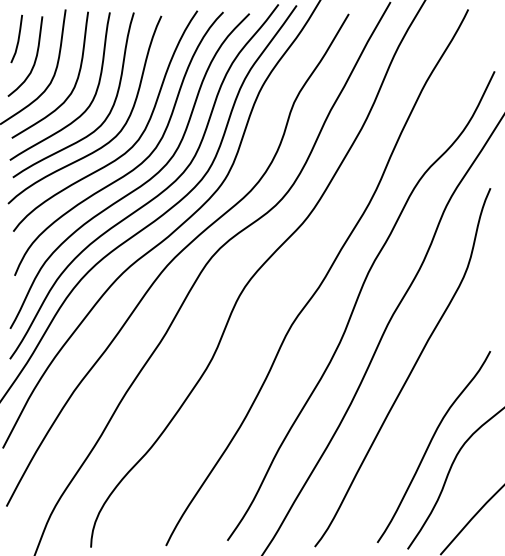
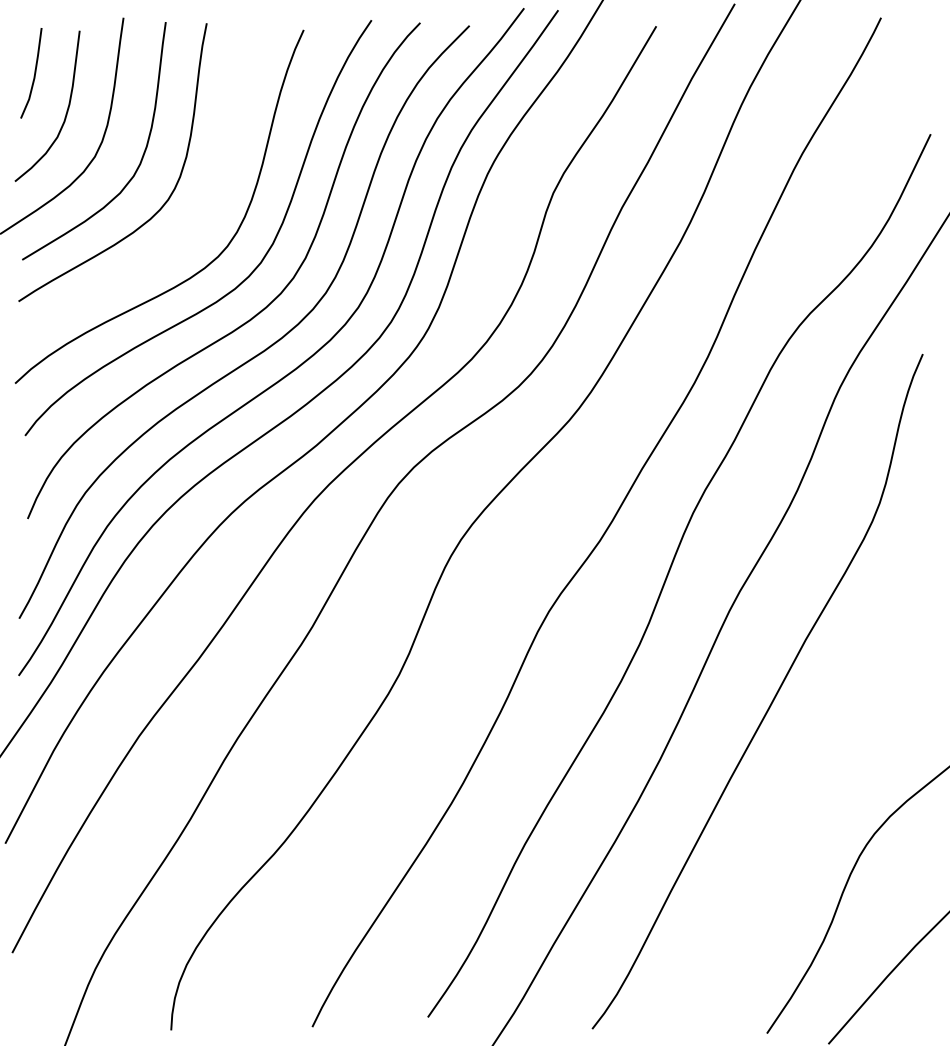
curve: (107, 114) -> (202, 215), removed
curve: (429, 446) -> (808, 840), removed

